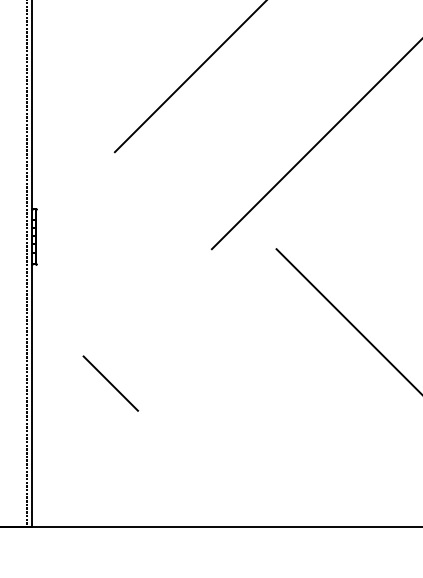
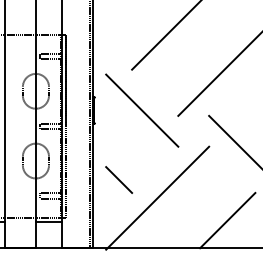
line: (136, 237) -> (142, 110), added
line: (109, 382) -> (118, 179), moved
line: (168, 420) -> (157, 197), added
line: (315, 468) -> (227, 220), added

